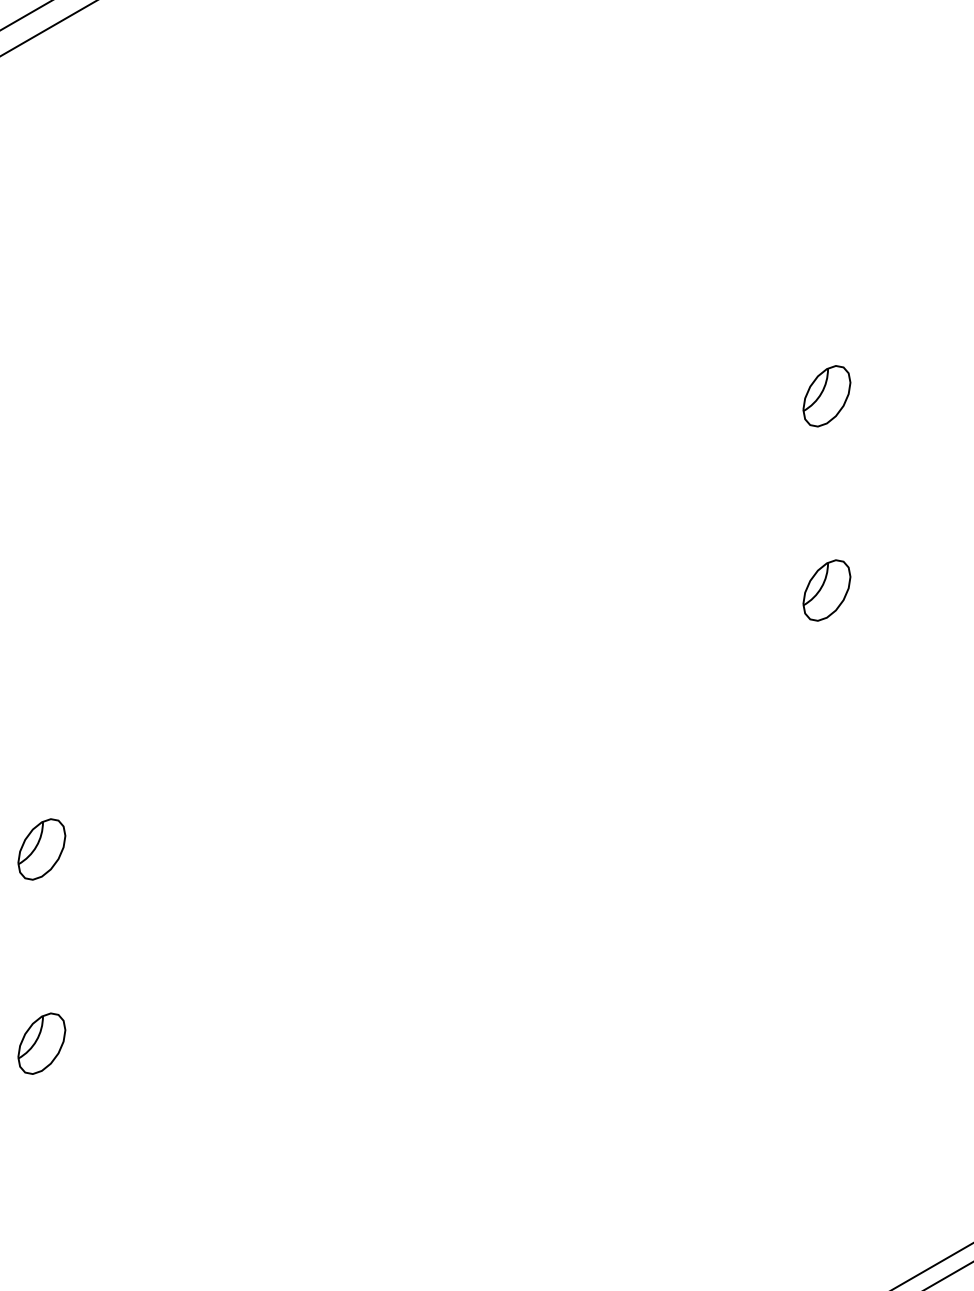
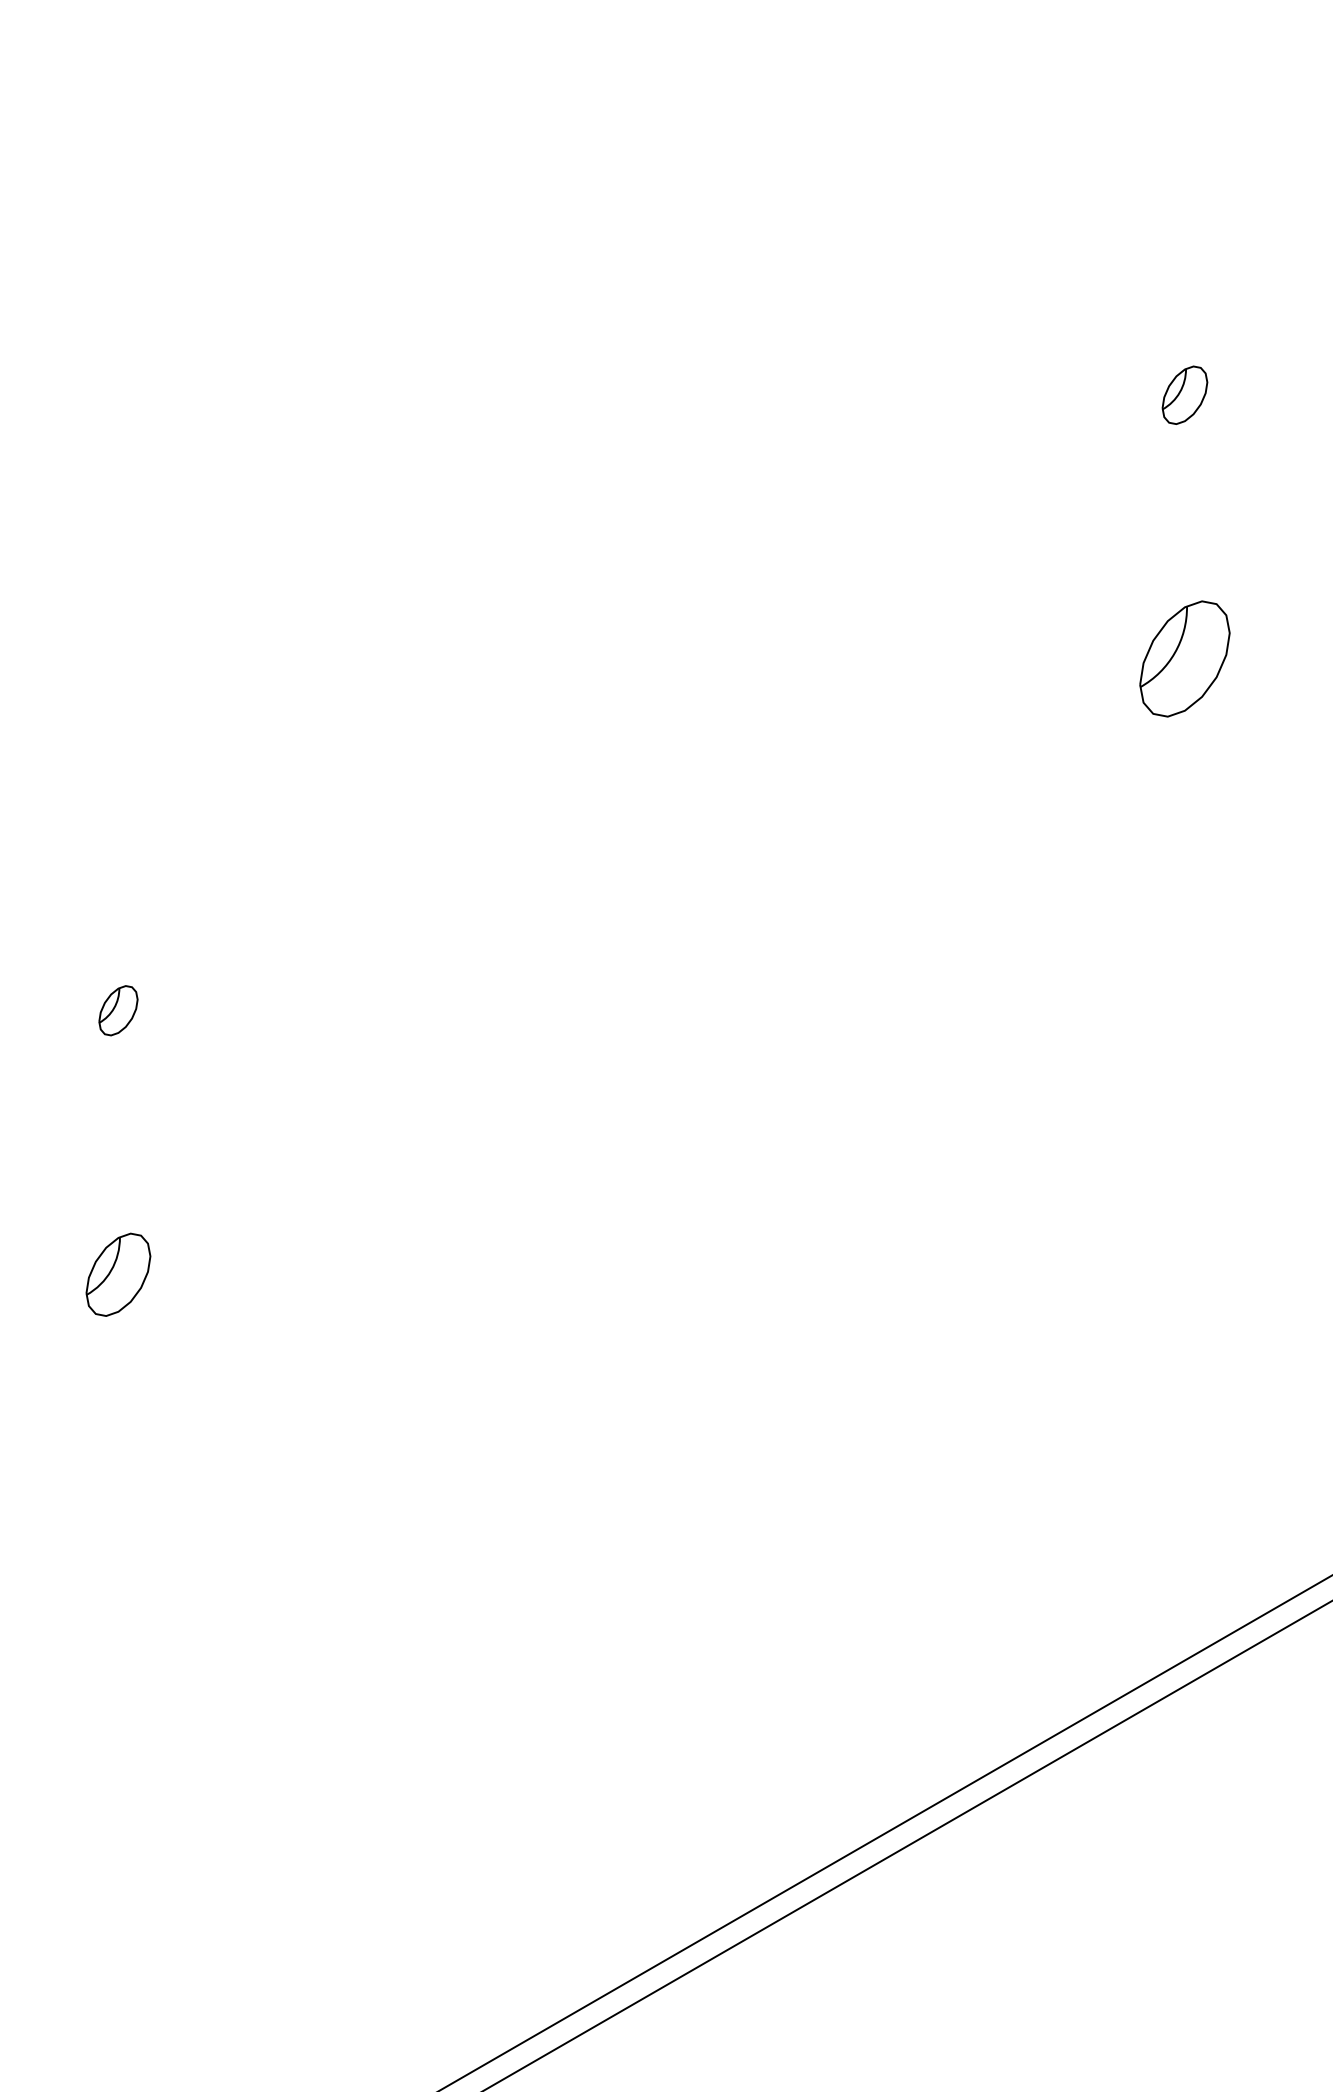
part: (826, 396) -> (1184, 395), size x0.7
part: (826, 590) -> (1184, 659), size x1.4
part: (41, 849) -> (118, 1010), size x0.6

